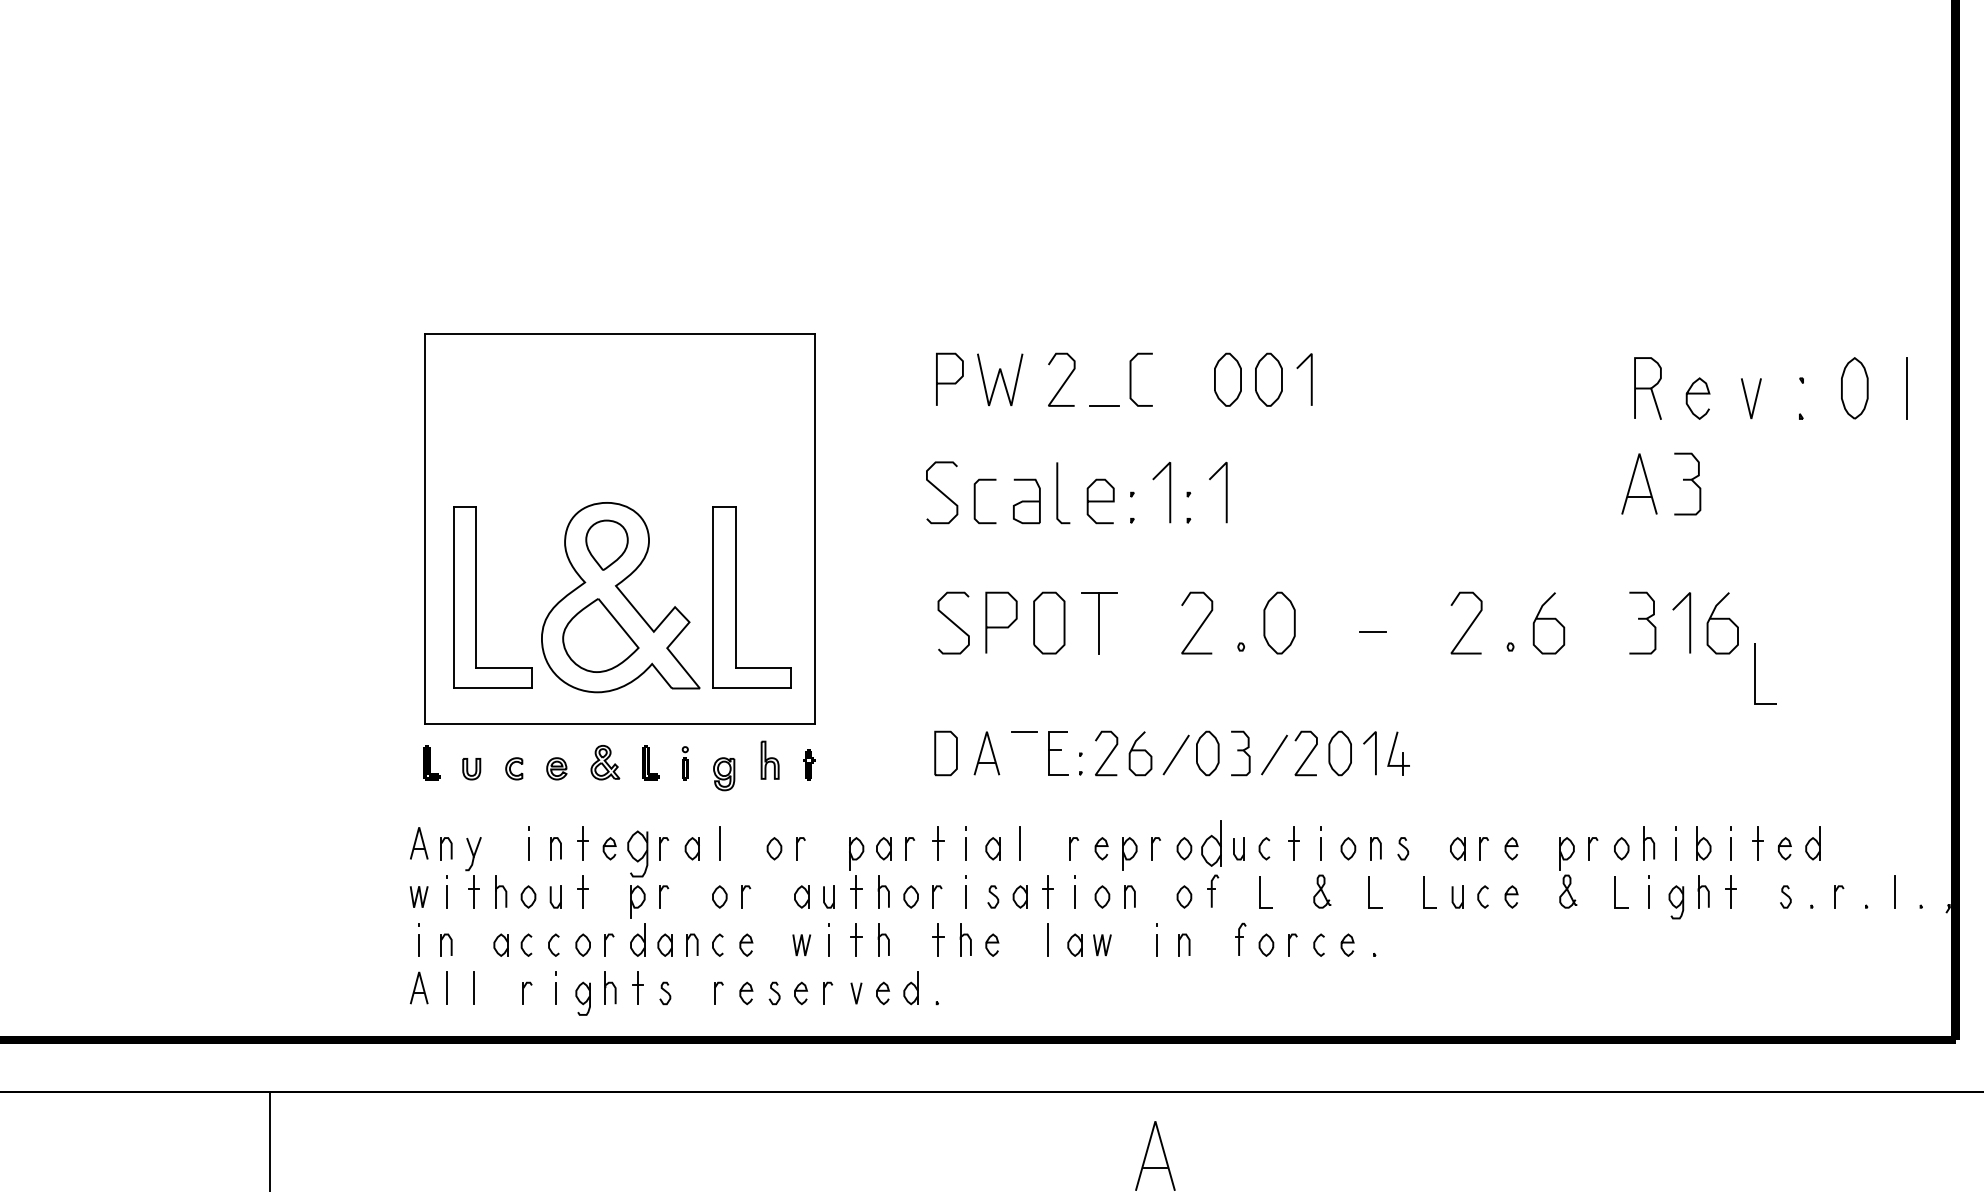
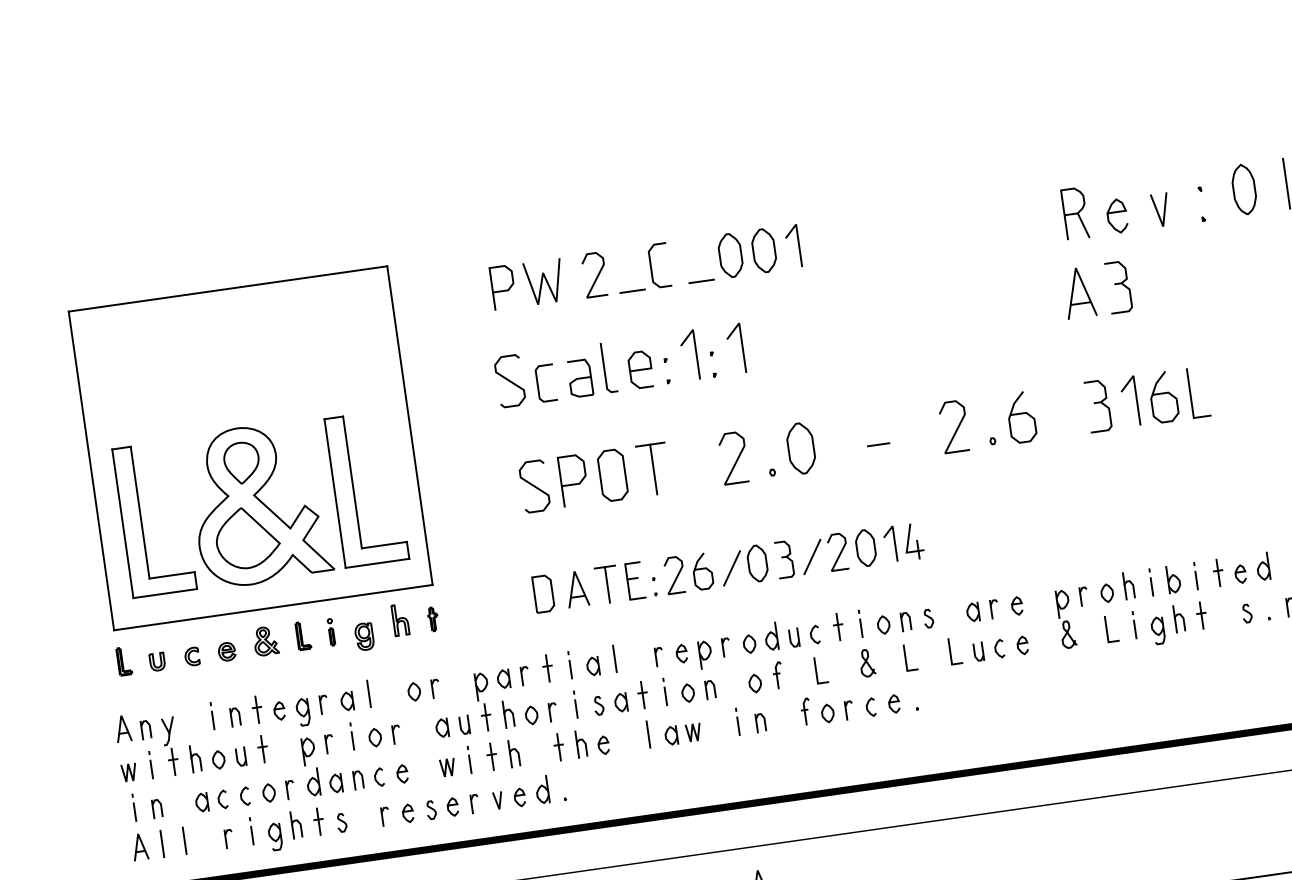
line: (1188, 405) -> (701, 281), added
line: (1755, 673) -> (1190, 393), moved
line: (1024, 753) -> (607, 584), added
part: (1211, 843) -> (771, 636), size x0.71
part: (637, 854) -> (302, 712), size x0.71
line: (692, 891) -> (352, 736), added

